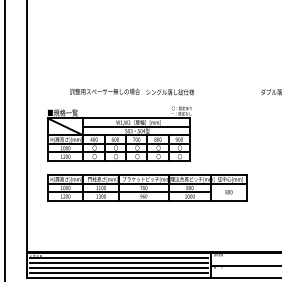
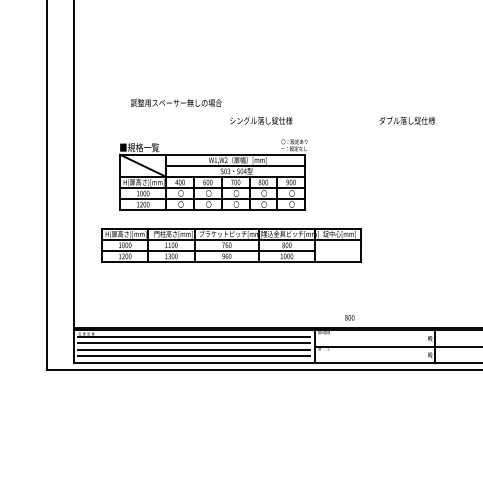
text: (105, 91) -> (176, 102), moved
part: (119, 133) -> (213, 174), moved
text: (228, 191) -> (349, 317), moved

